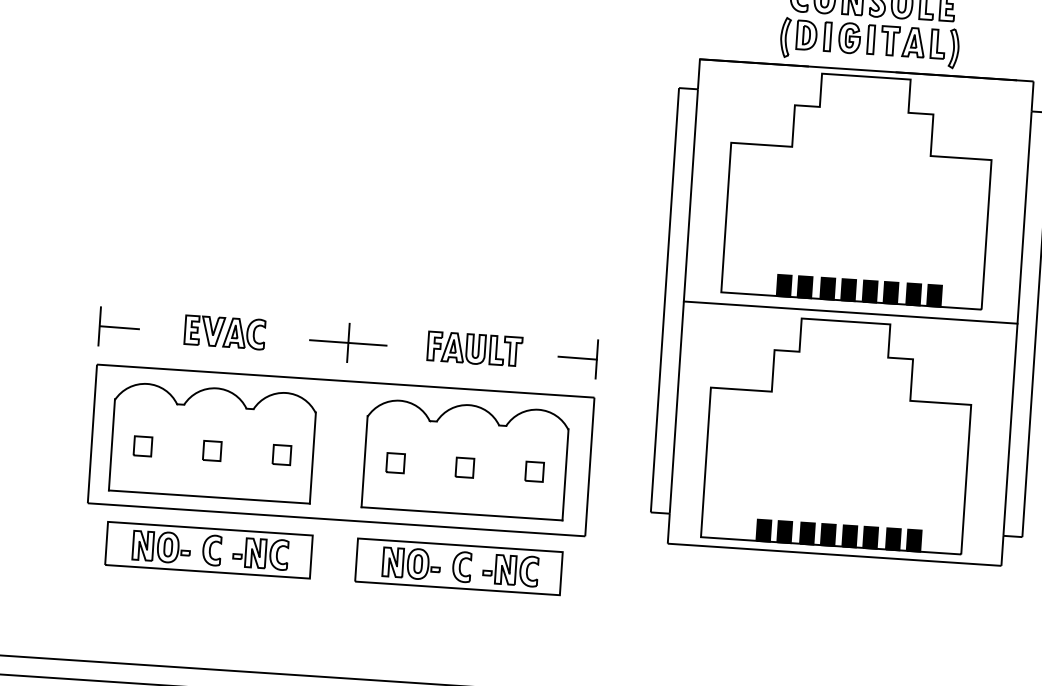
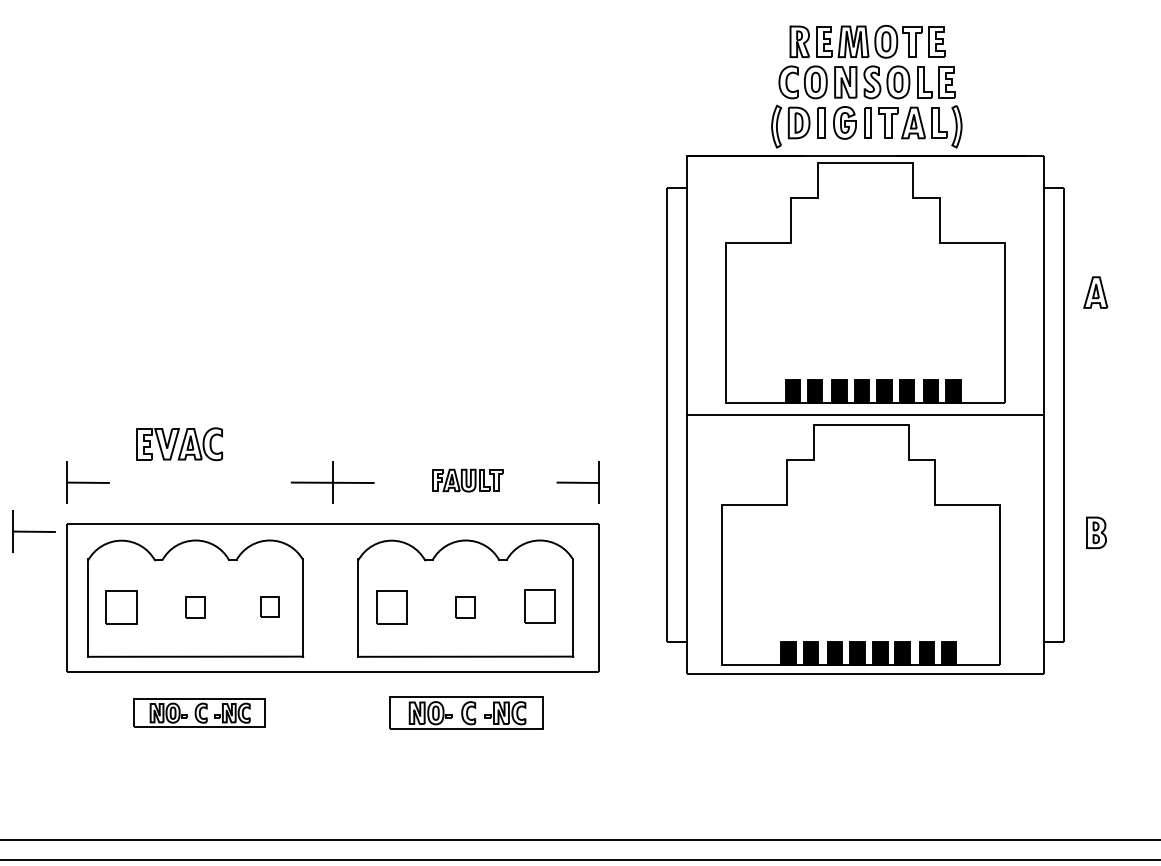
part: (224, 332) -> (179, 444), moved
part: (474, 349) -> (467, 480), size x0.7
part: (65, 369) -> (33, 531), added
part: (143, 446) -> (121, 607), size x1.6
part: (395, 463) -> (391, 607), size x1.6
part: (534, 471) -> (540, 606), size x1.6
part: (209, 549) -> (199, 712), size x0.6
part: (459, 566) -> (466, 712), size x0.7

